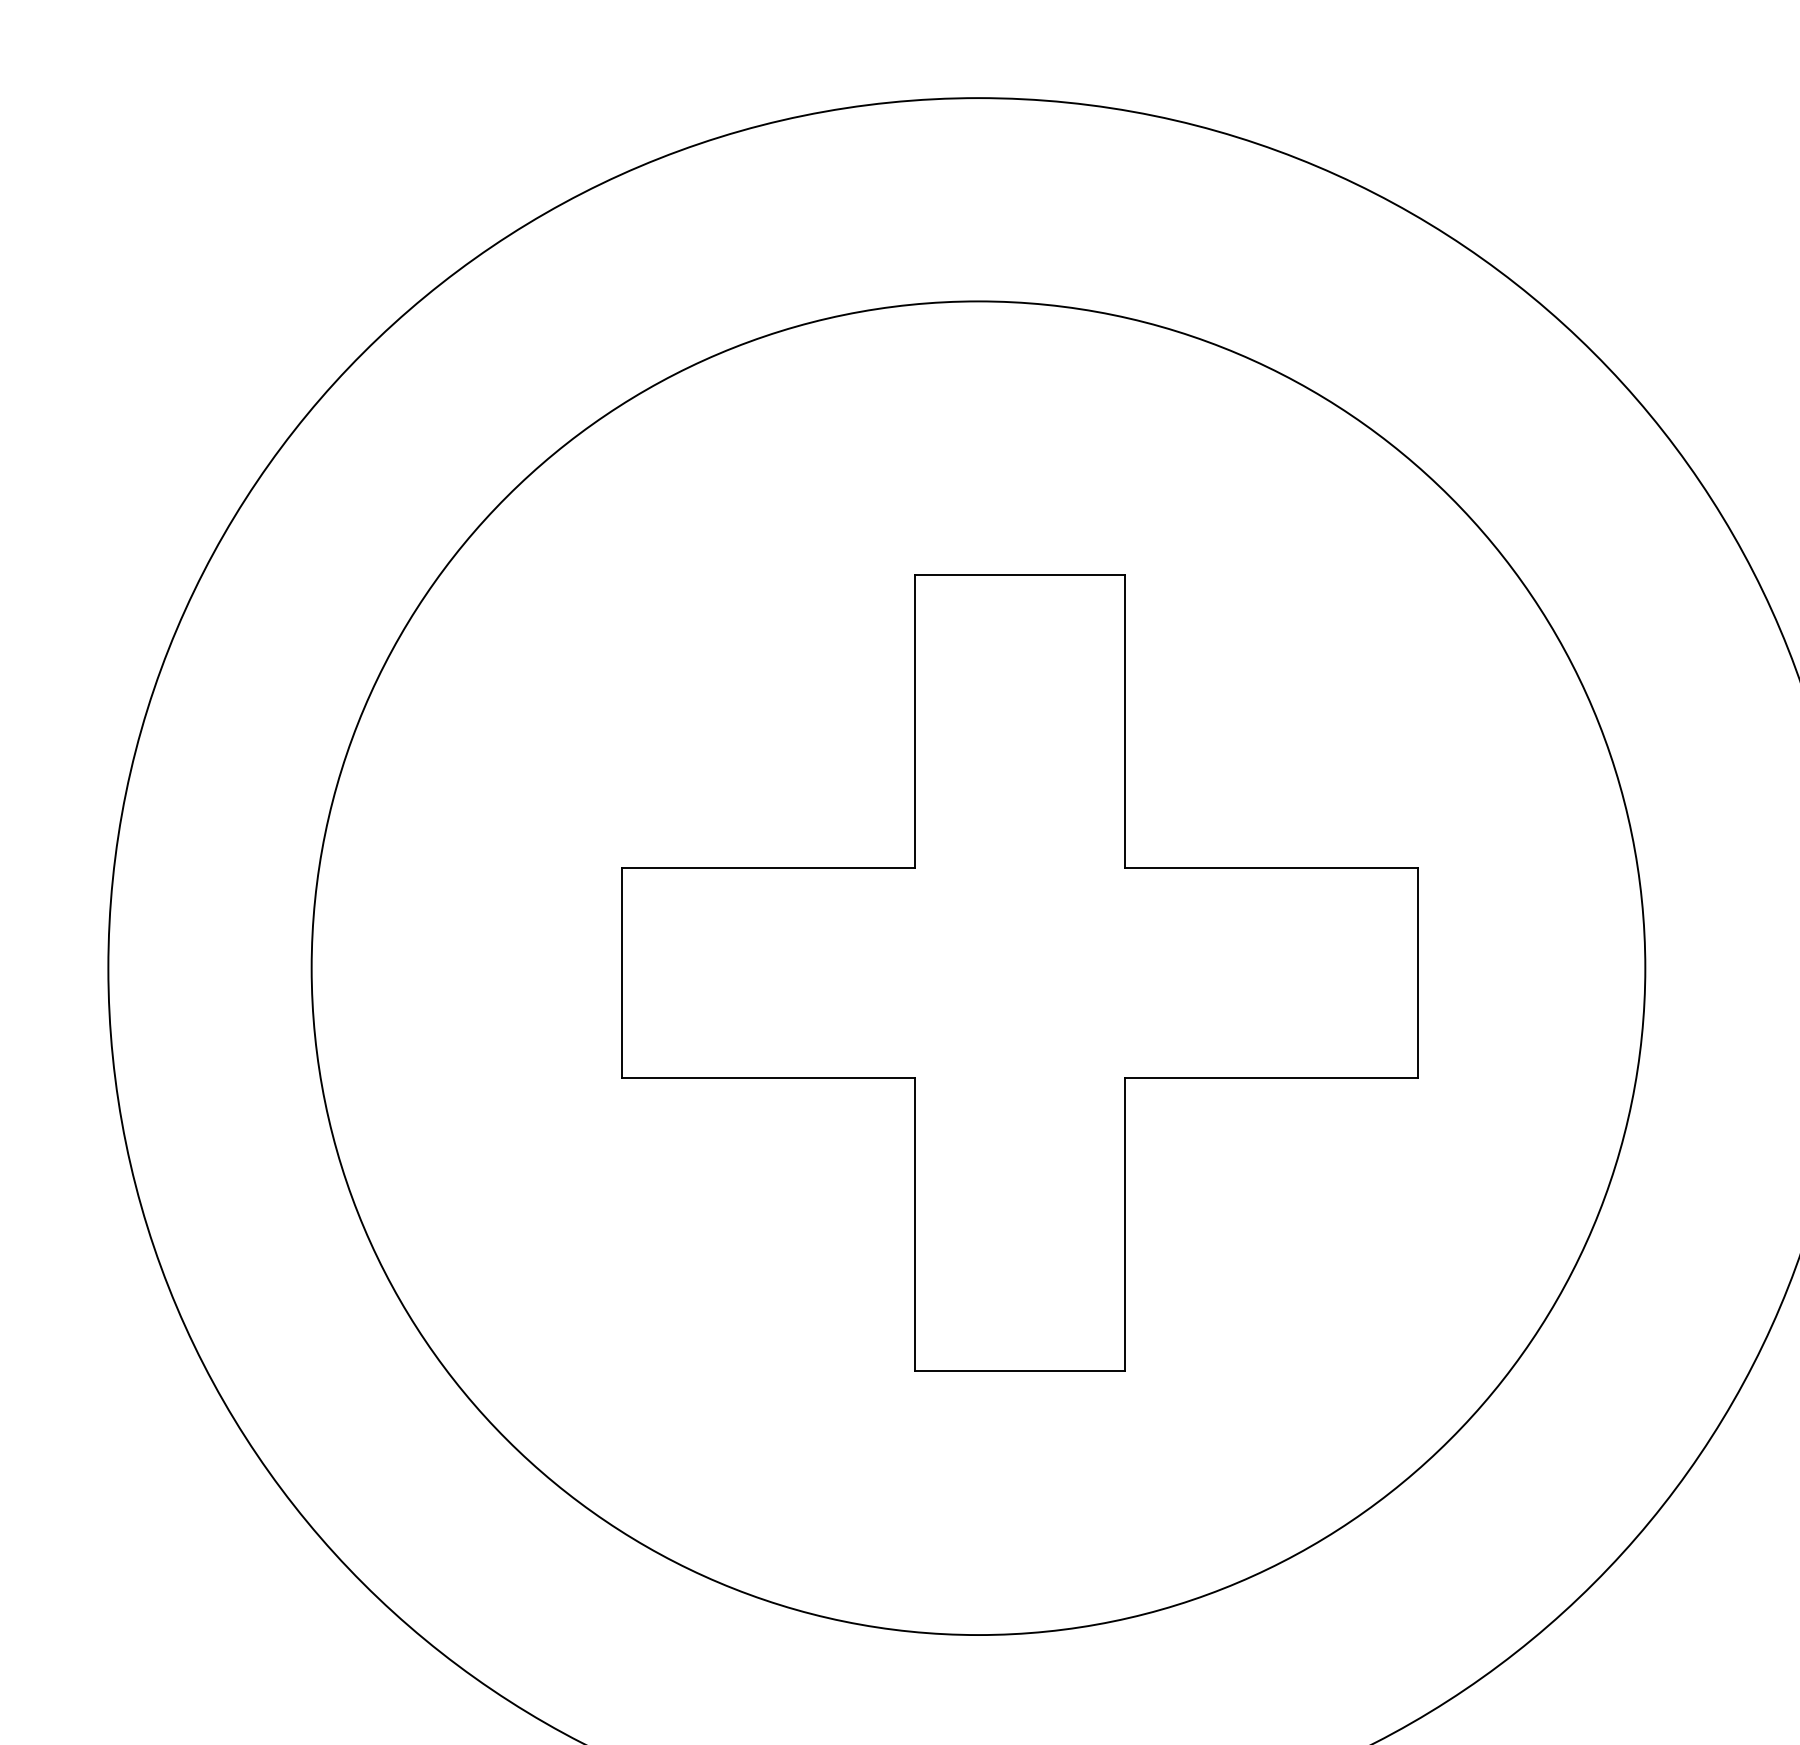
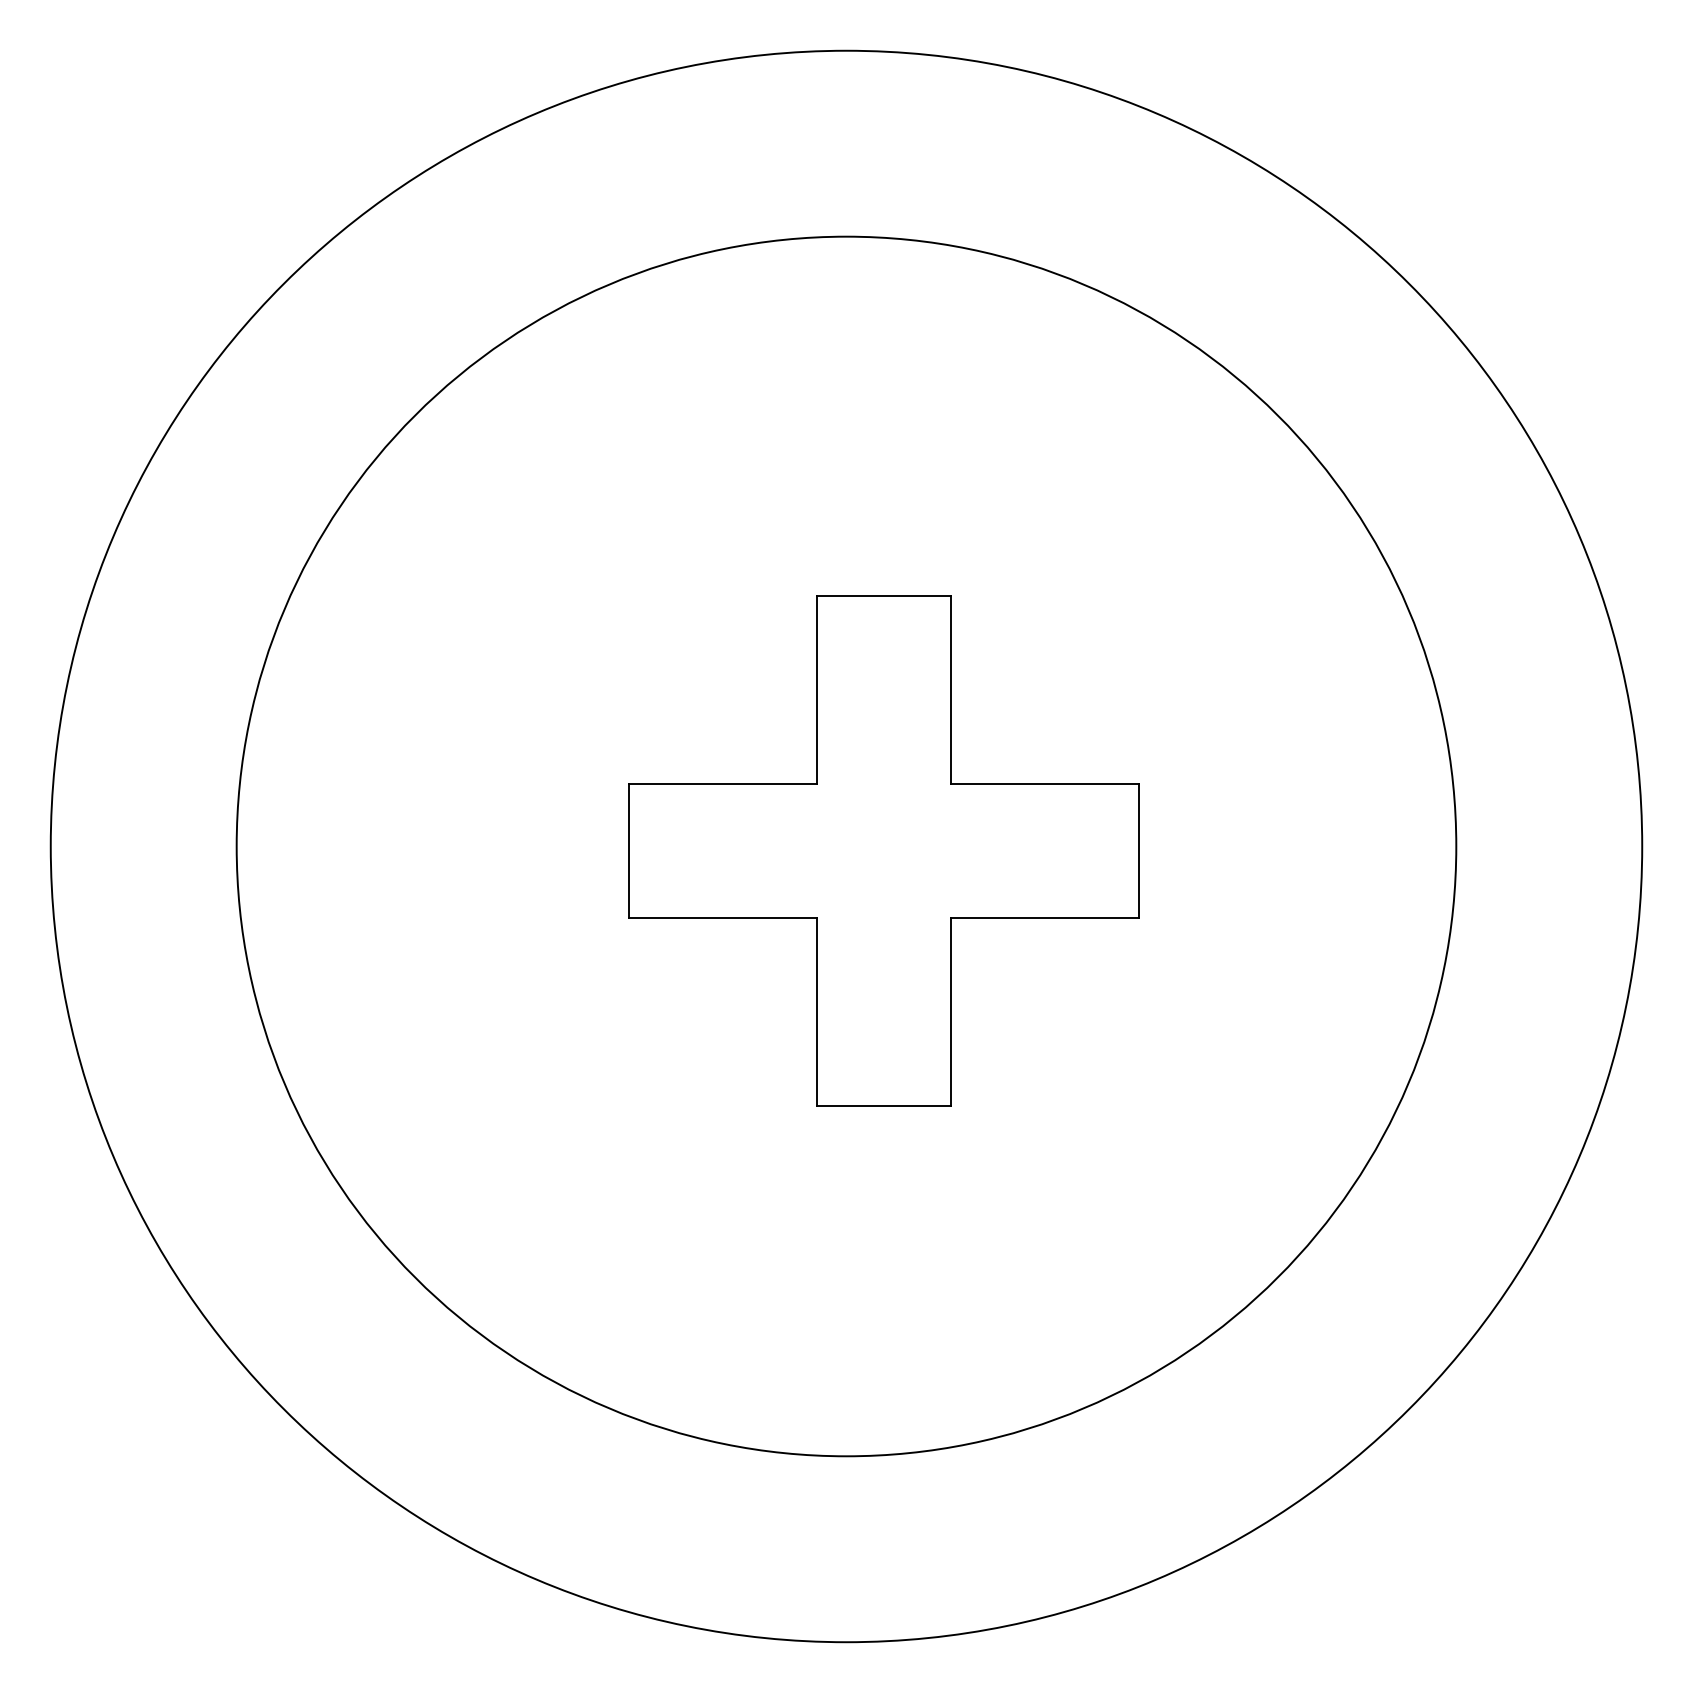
part: (1018, 972) -> (883, 850), size x0.7

